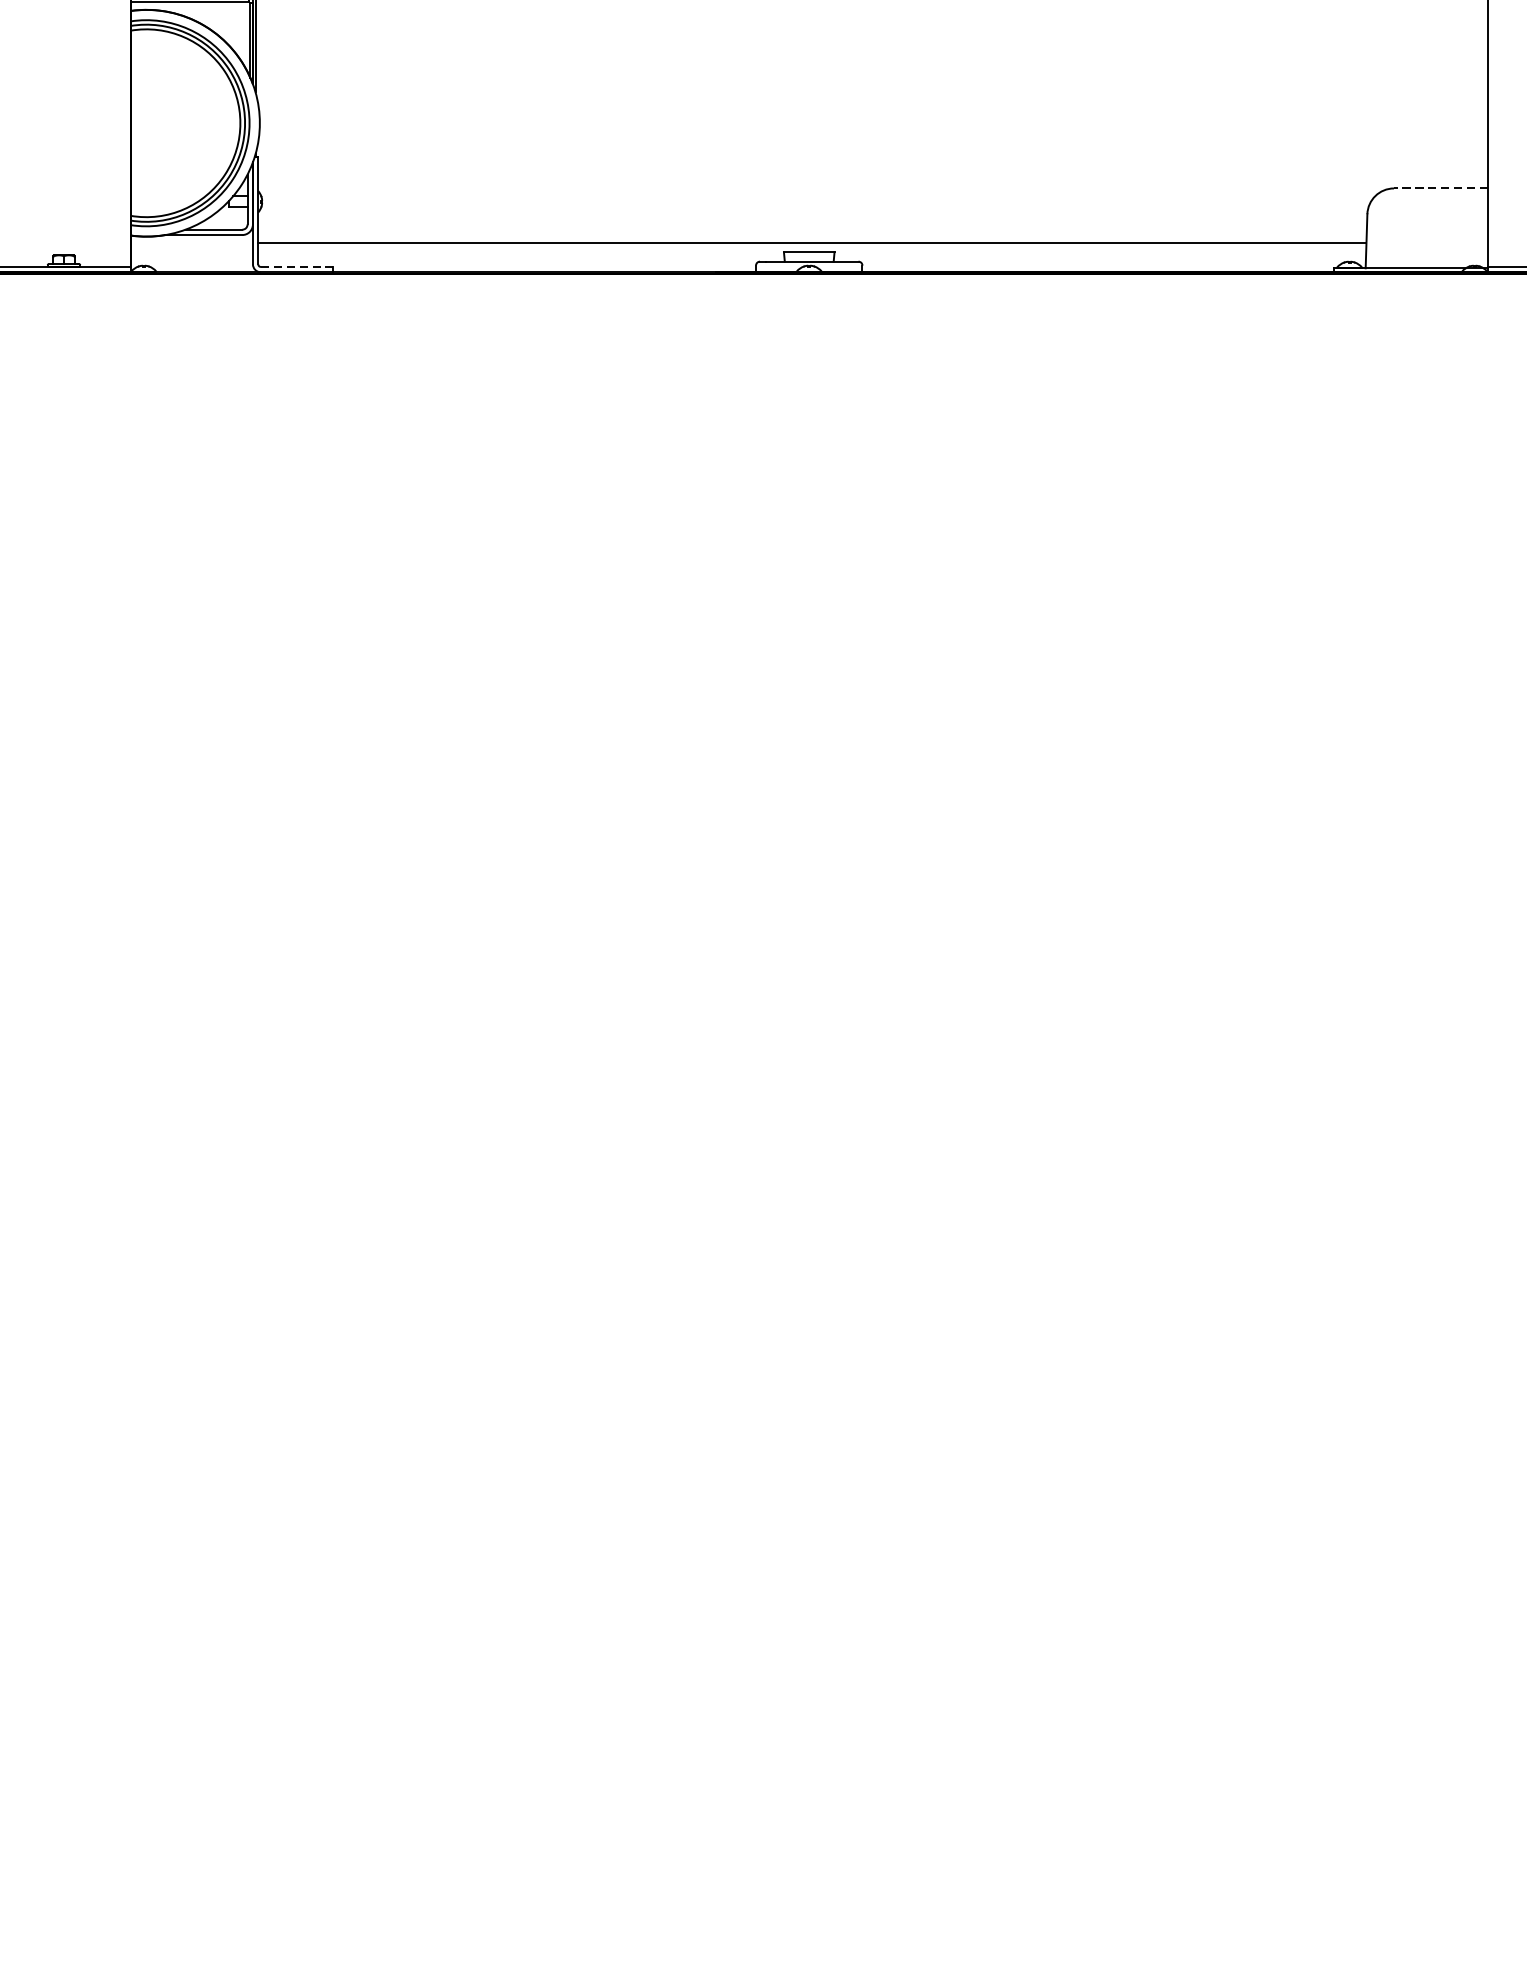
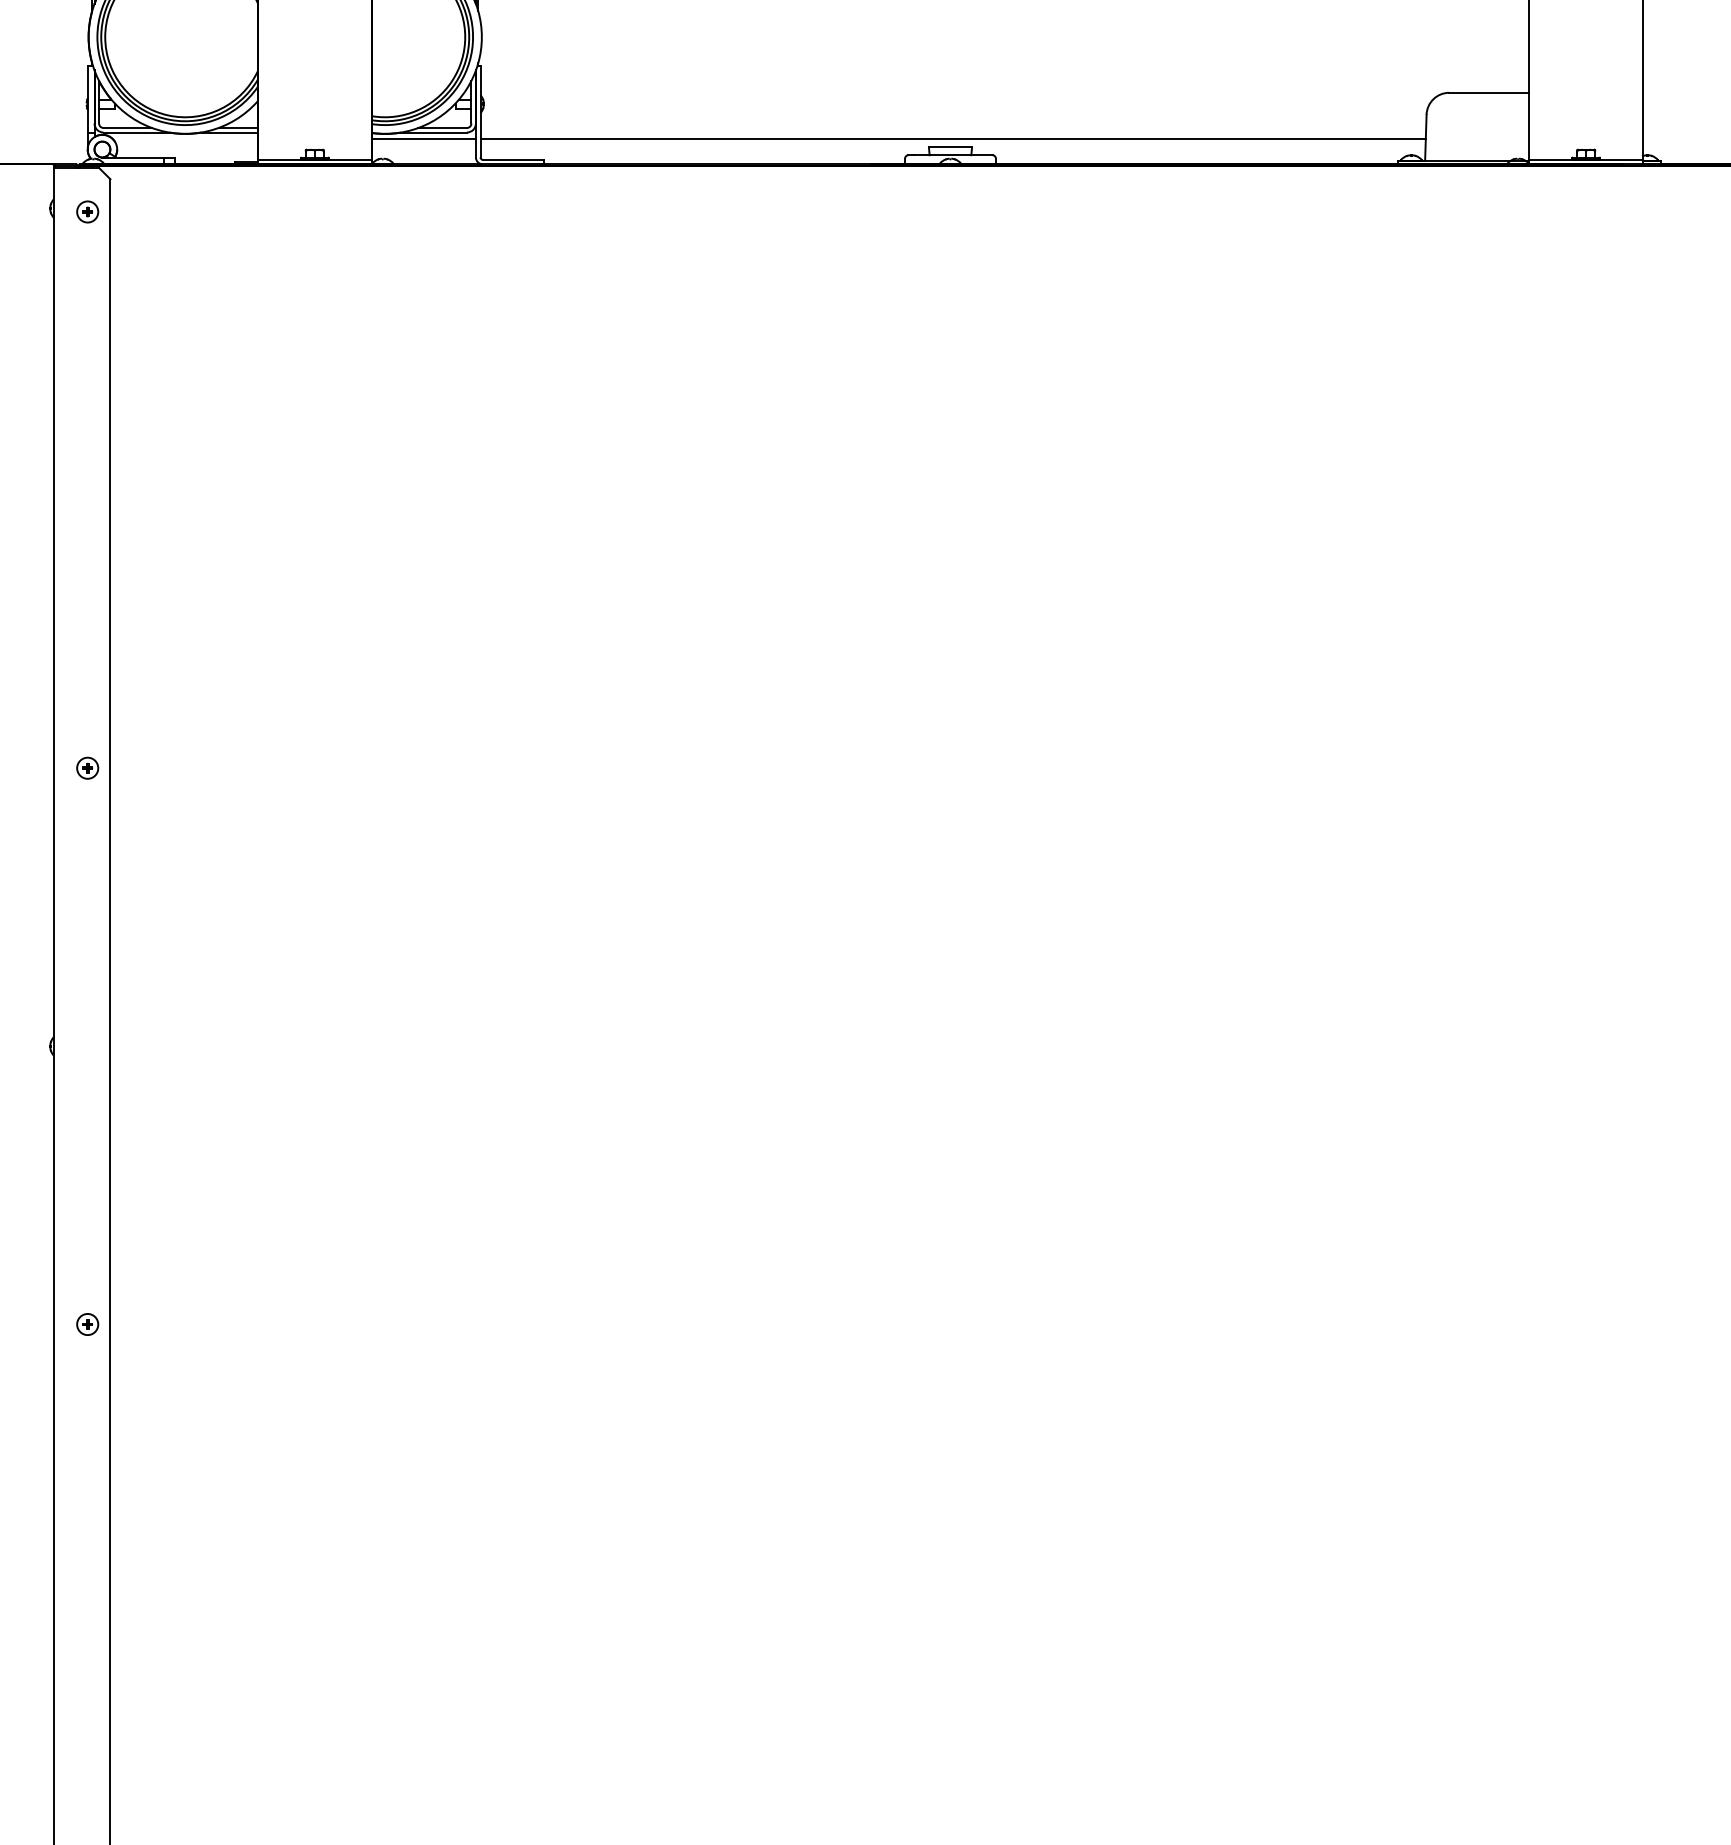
line: (1439, 188) -> (1488, 92), dashed -> solid
line: (191, 243) -> (423, 139), added
line: (296, 266) -> (513, 159), dashed -> solid

